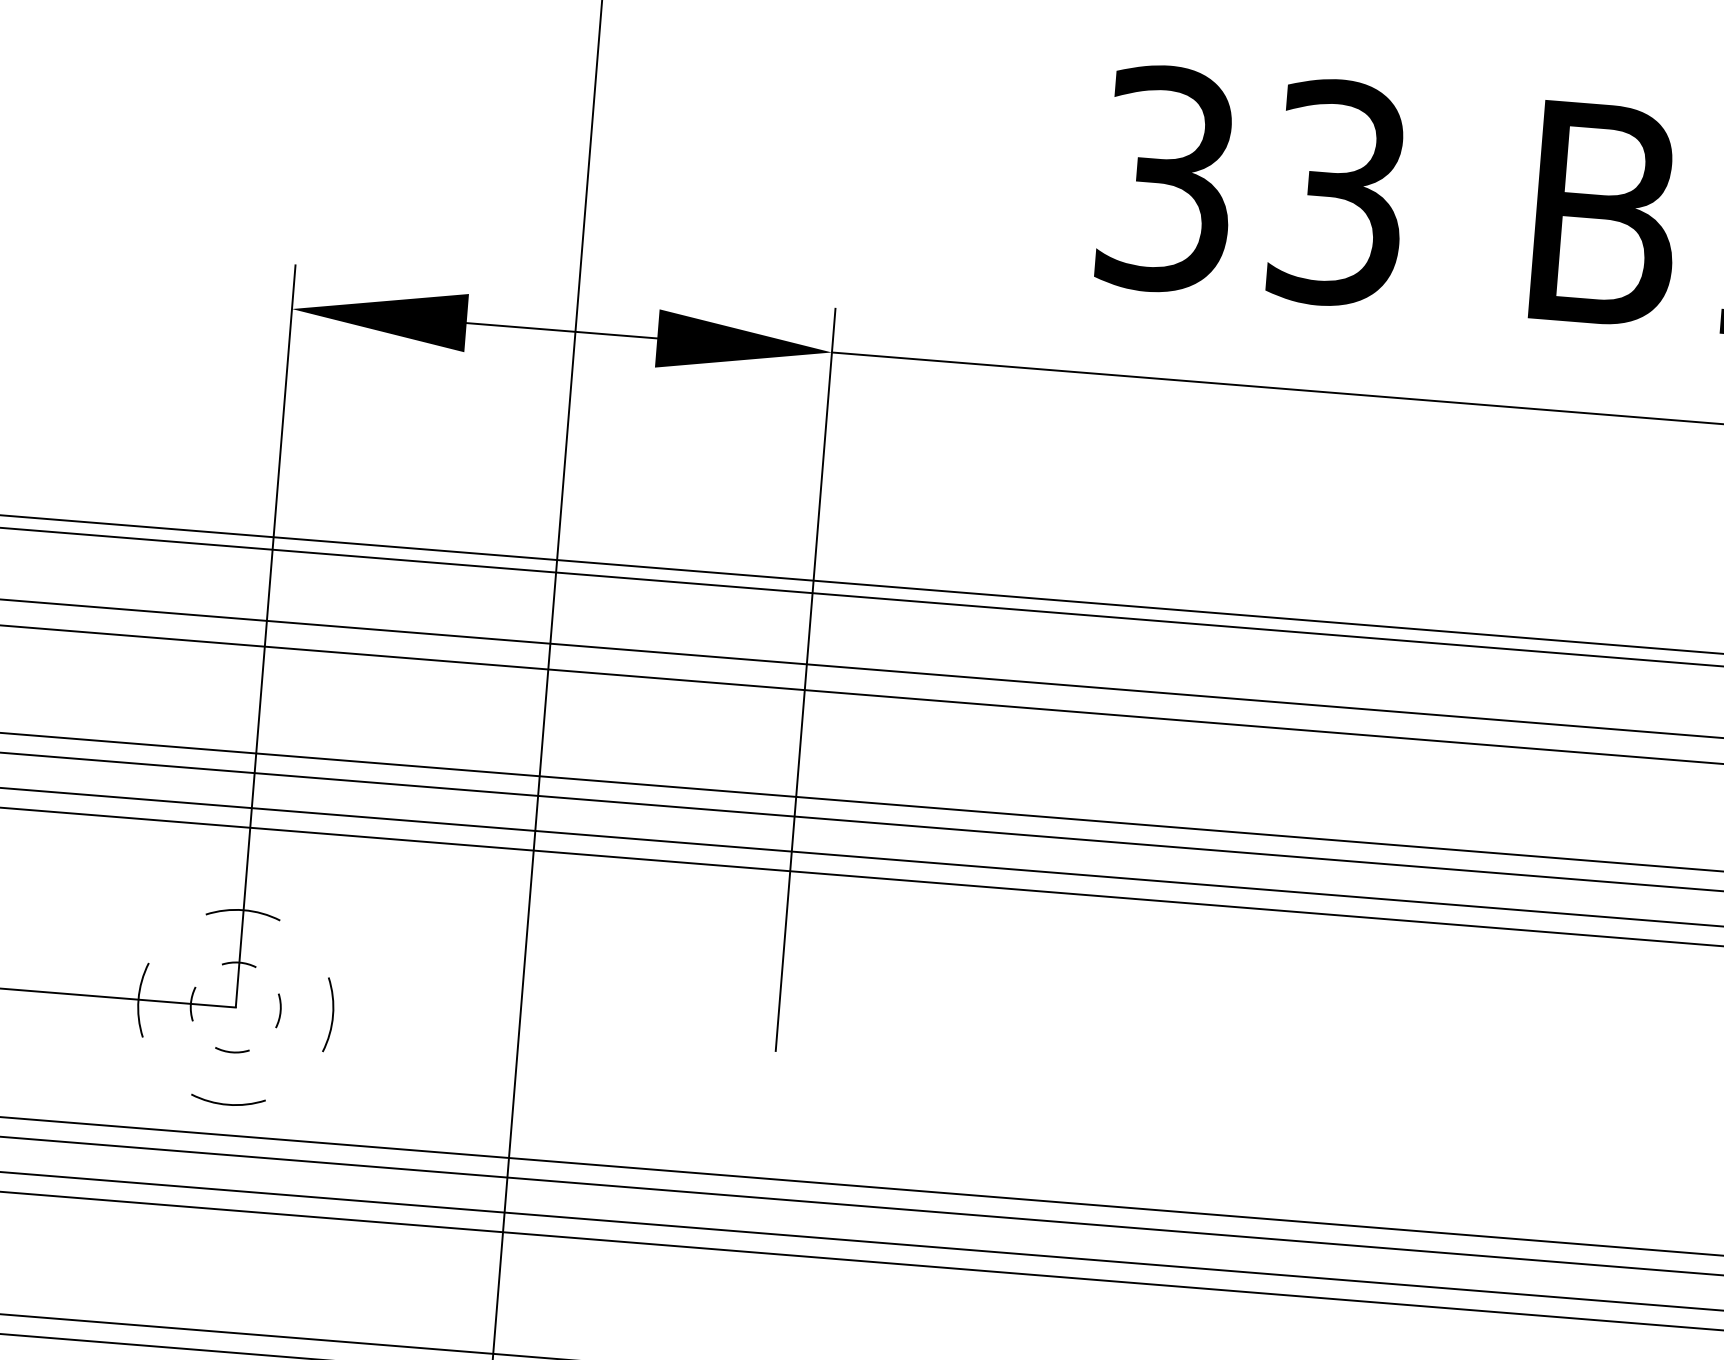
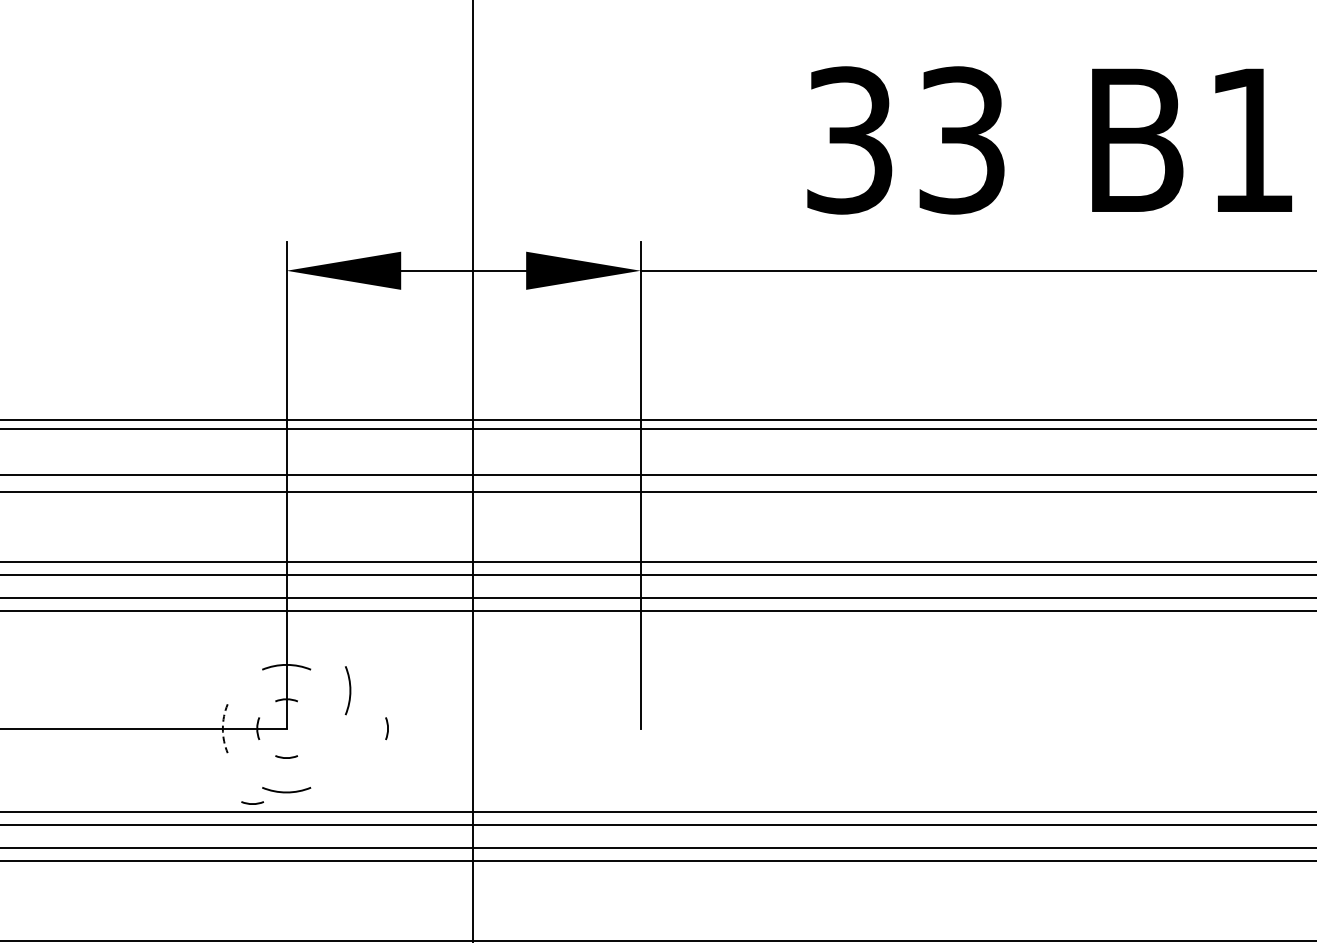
arc: (137, 999) -> (222, 728), solid -> dashed
line: (279, 1010) -> (387, 728), moved
arc: (331, 1014) -> (349, 690), moved
line: (174, 1117) -> (252, 803), added

